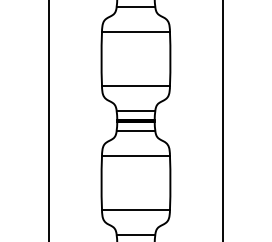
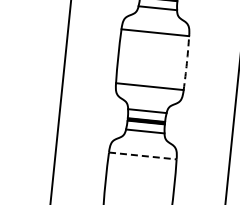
arc: (170, 59) -> (186, 63), solid -> dashed
line: (135, 155) -> (142, 155), solid -> dashed

